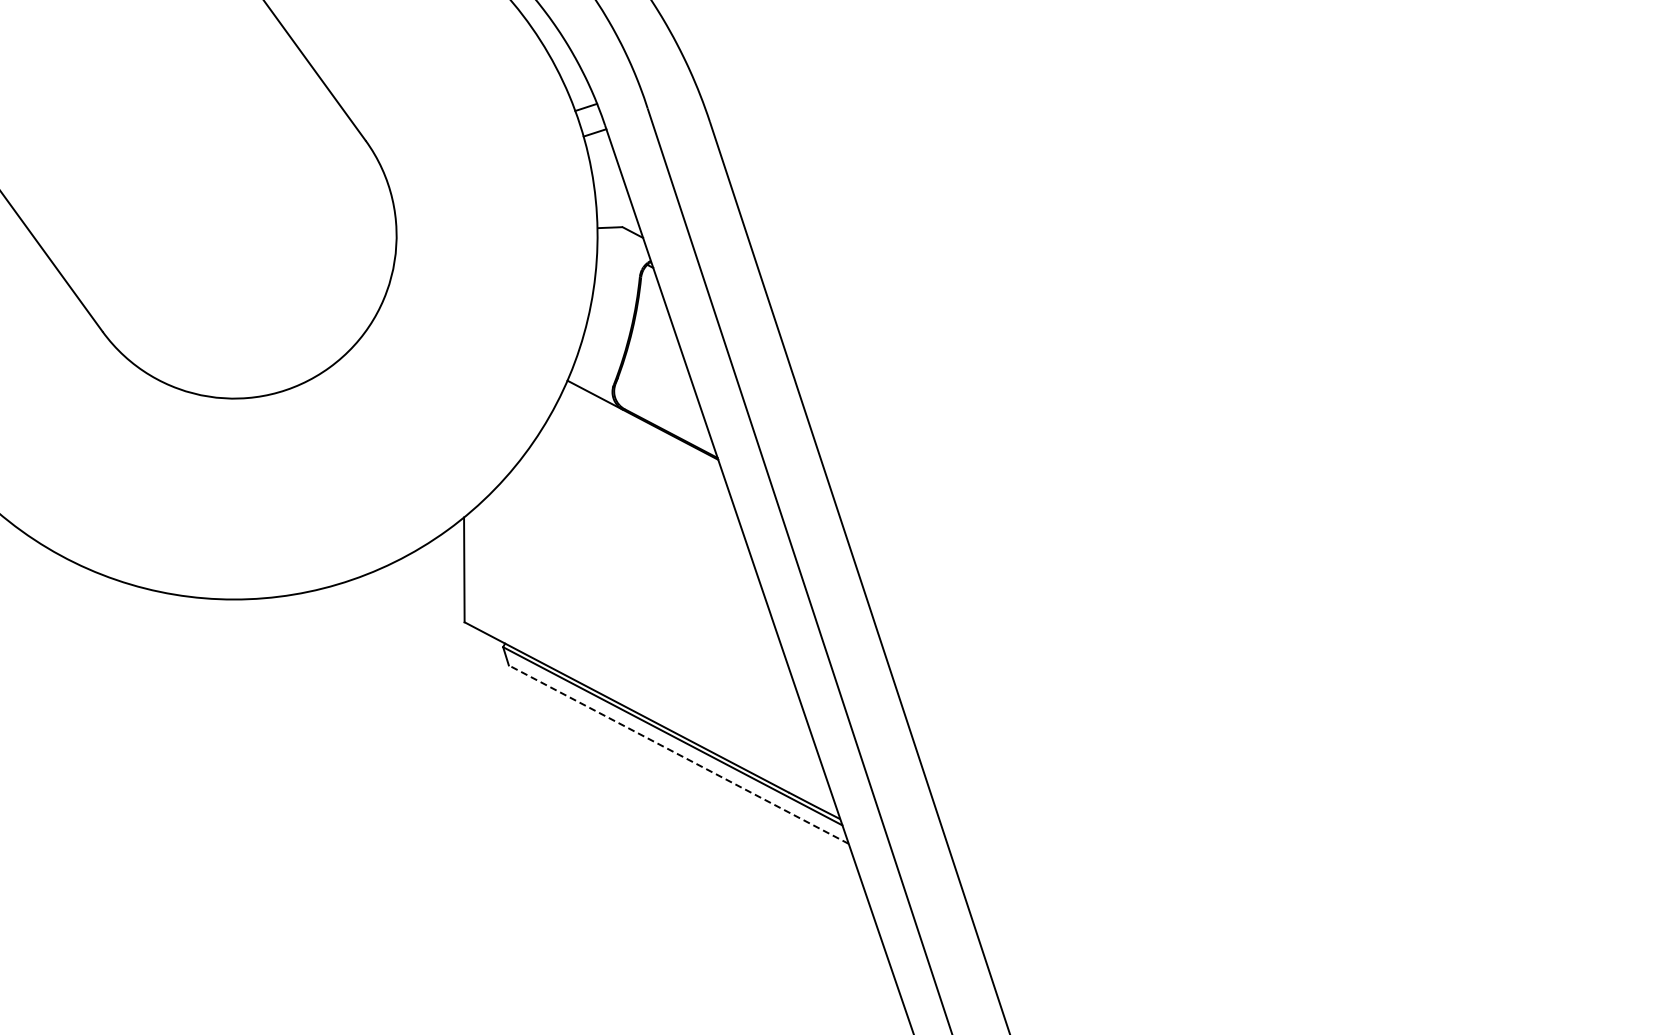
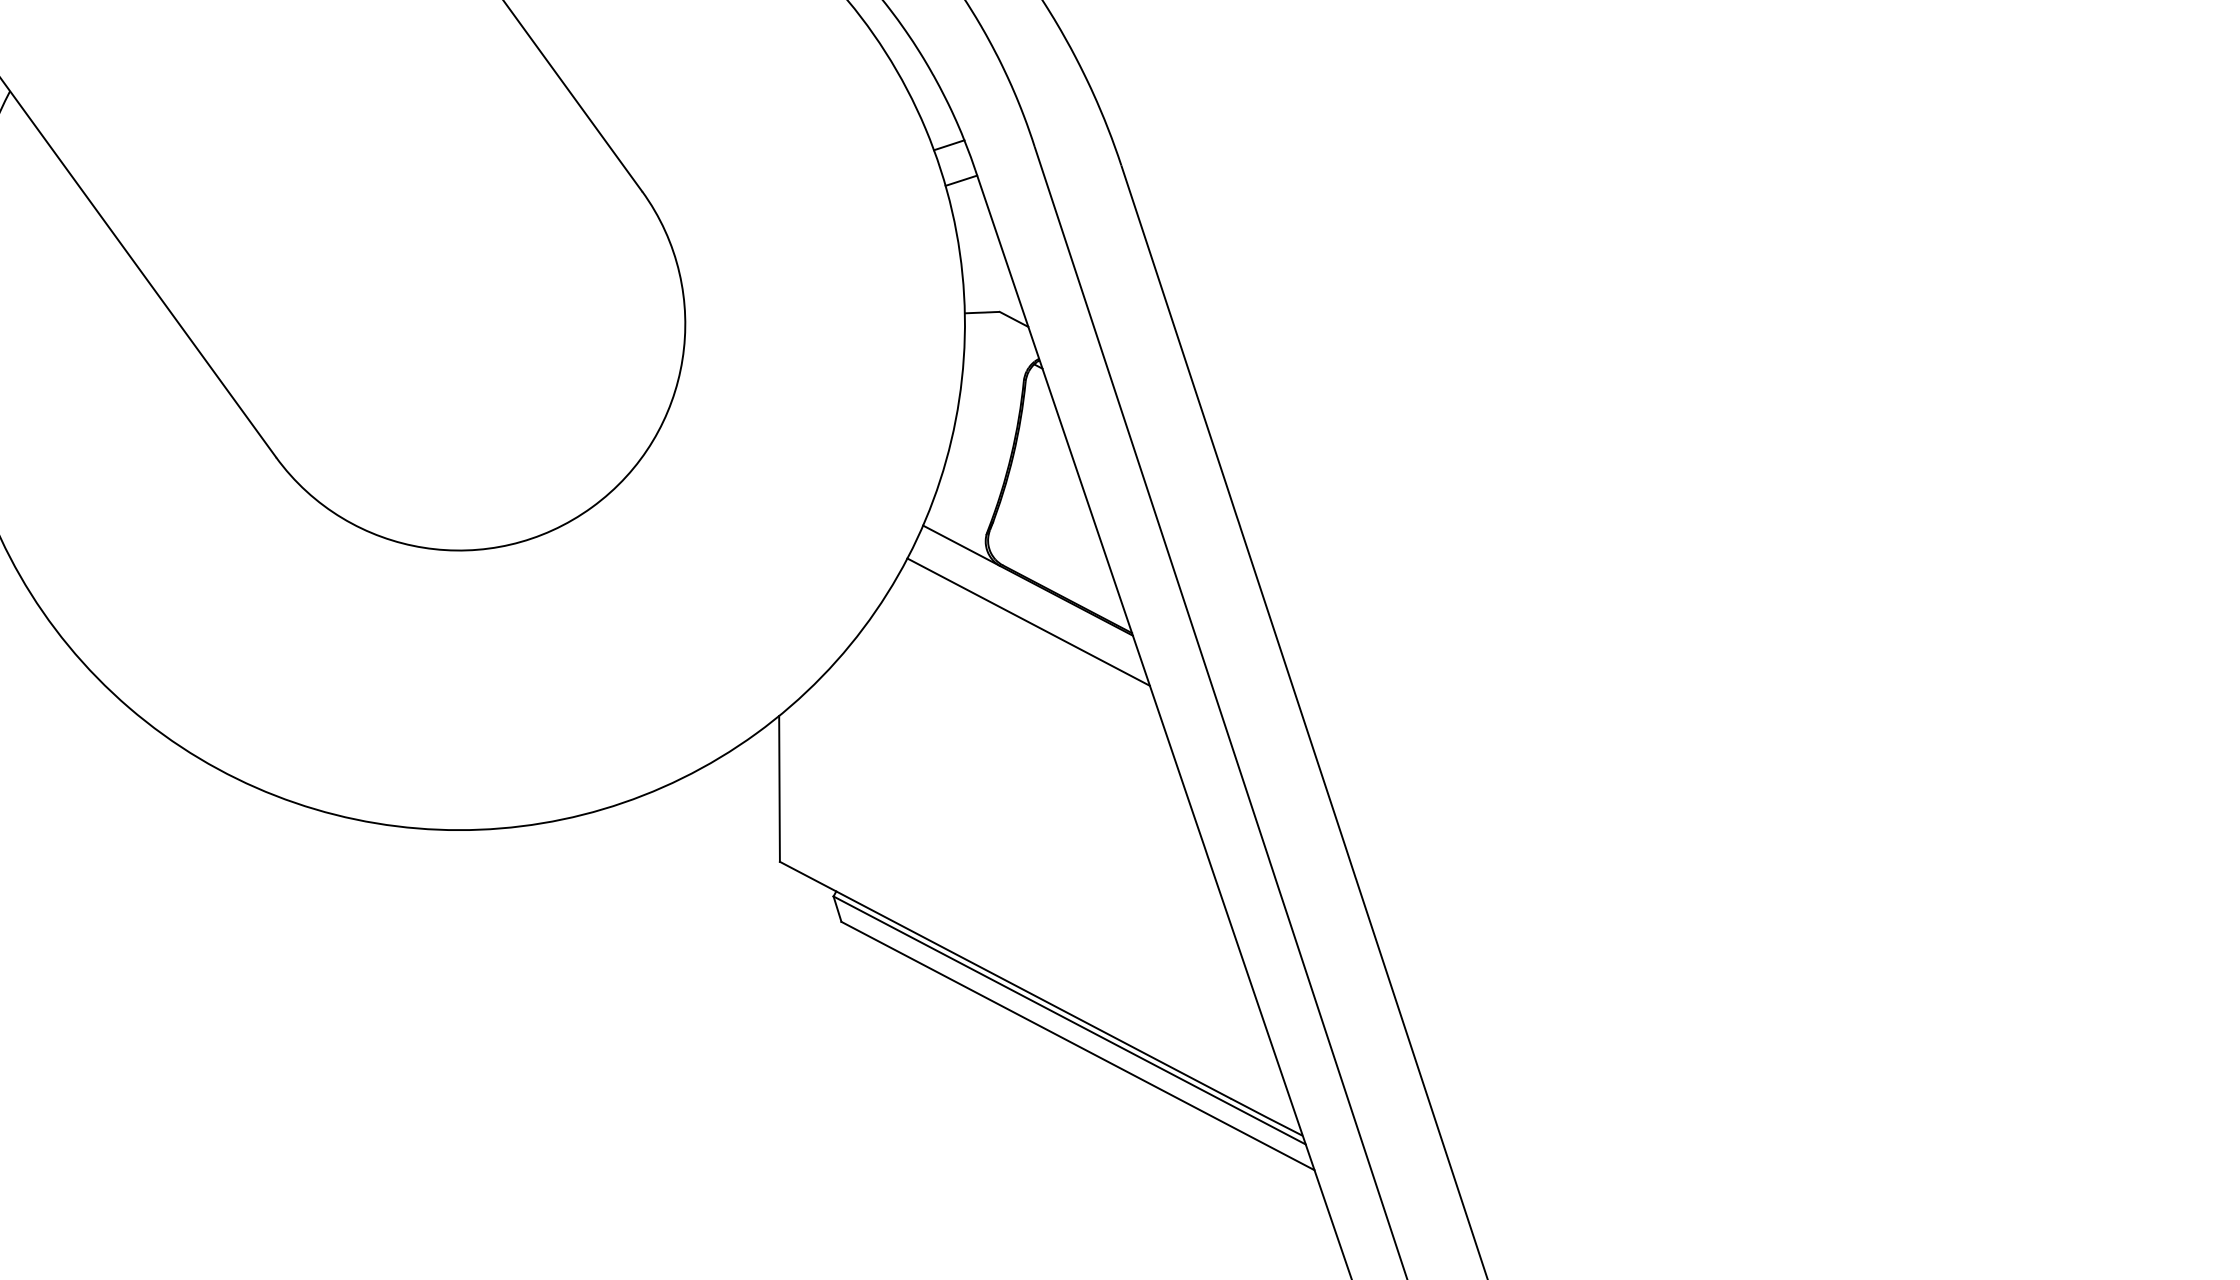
line: (643, 449) -> (1028, 621), added
line: (678, 754) -> (1077, 1045), dashed -> solid

